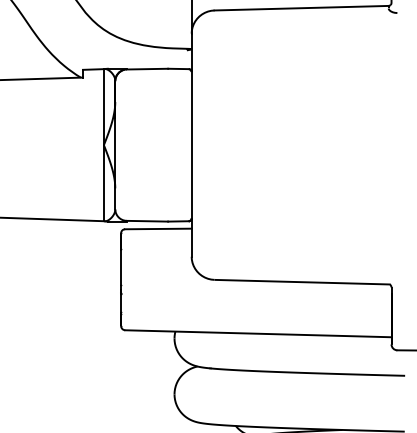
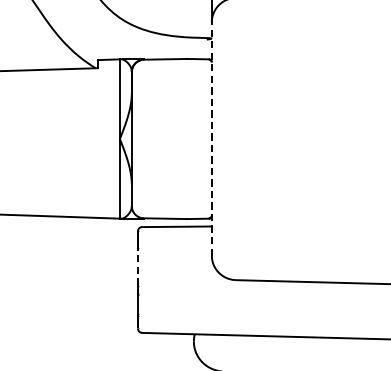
line: (191, 145) -> (211, 139), solid -> dashed
line: (121, 267) -> (138, 267), solid -> dashed

